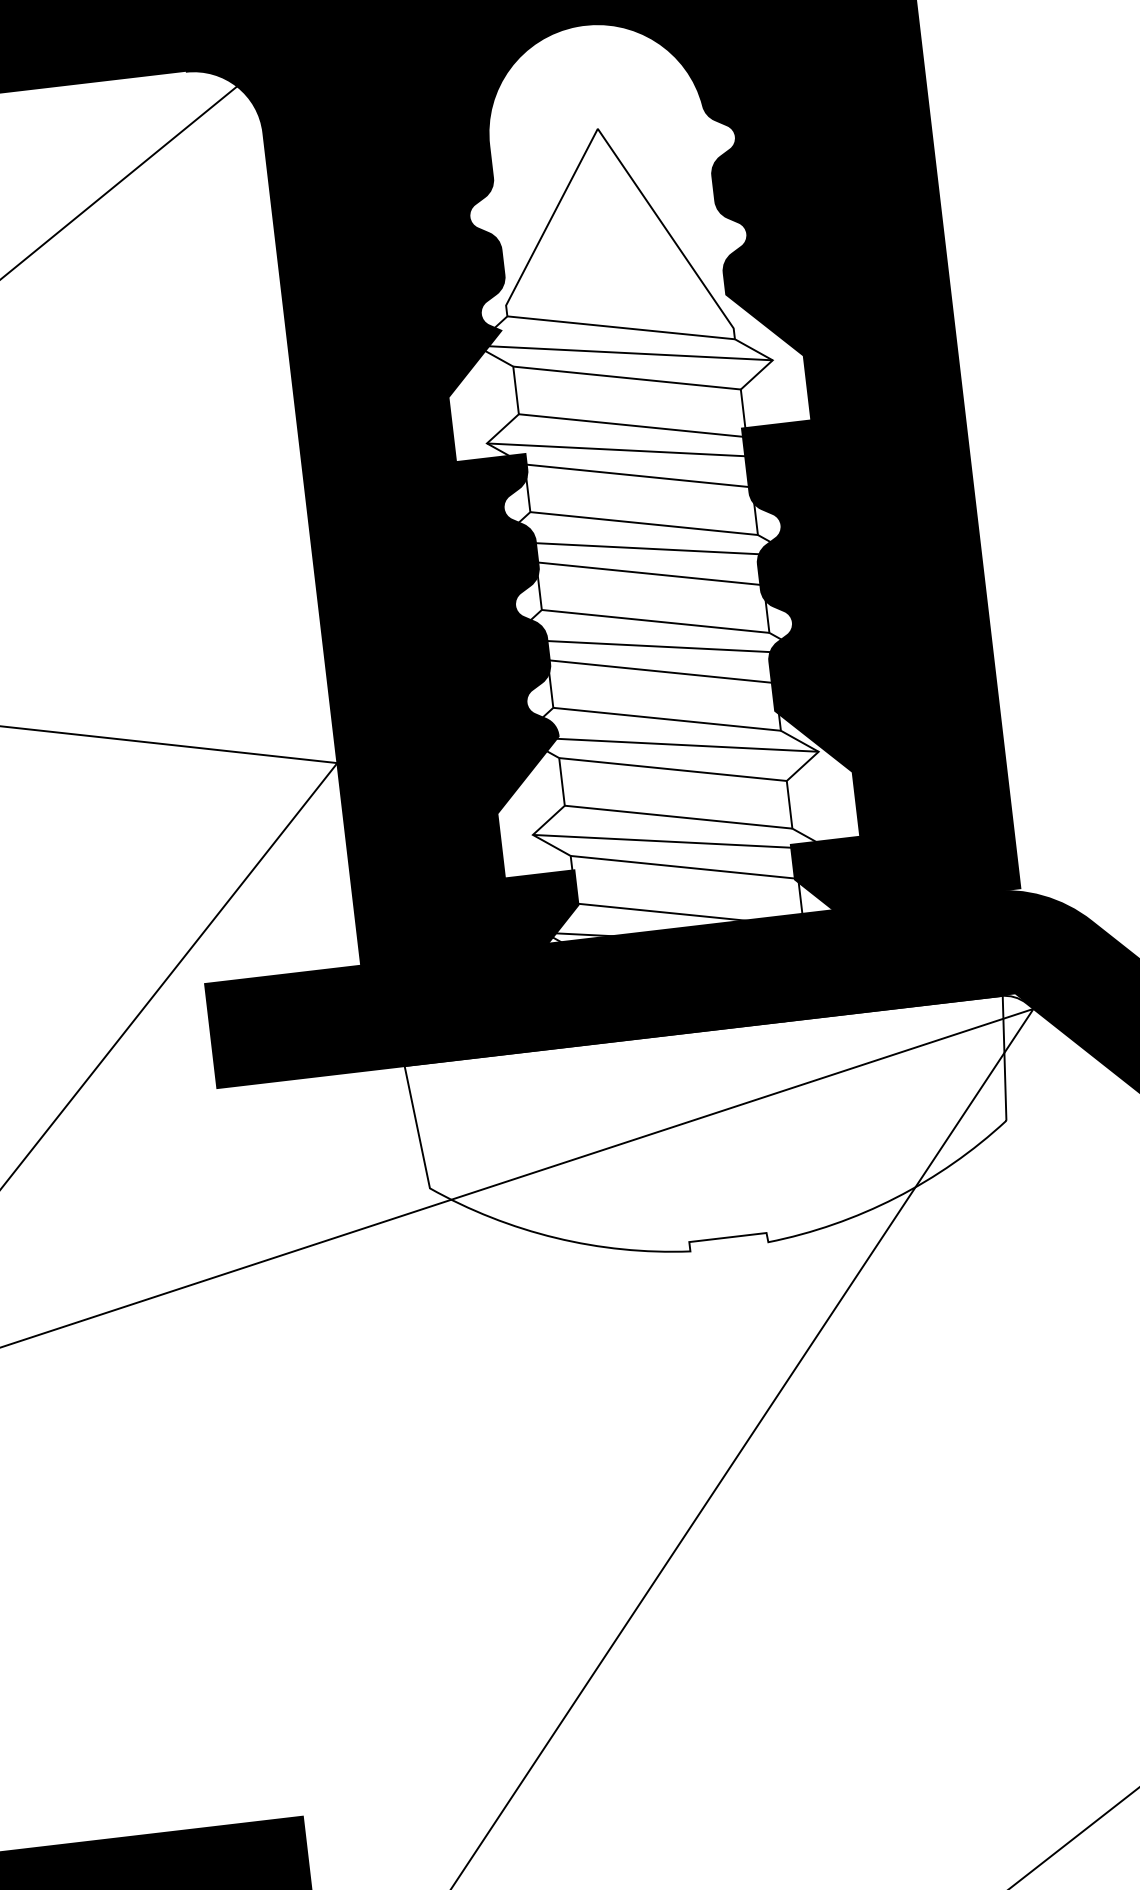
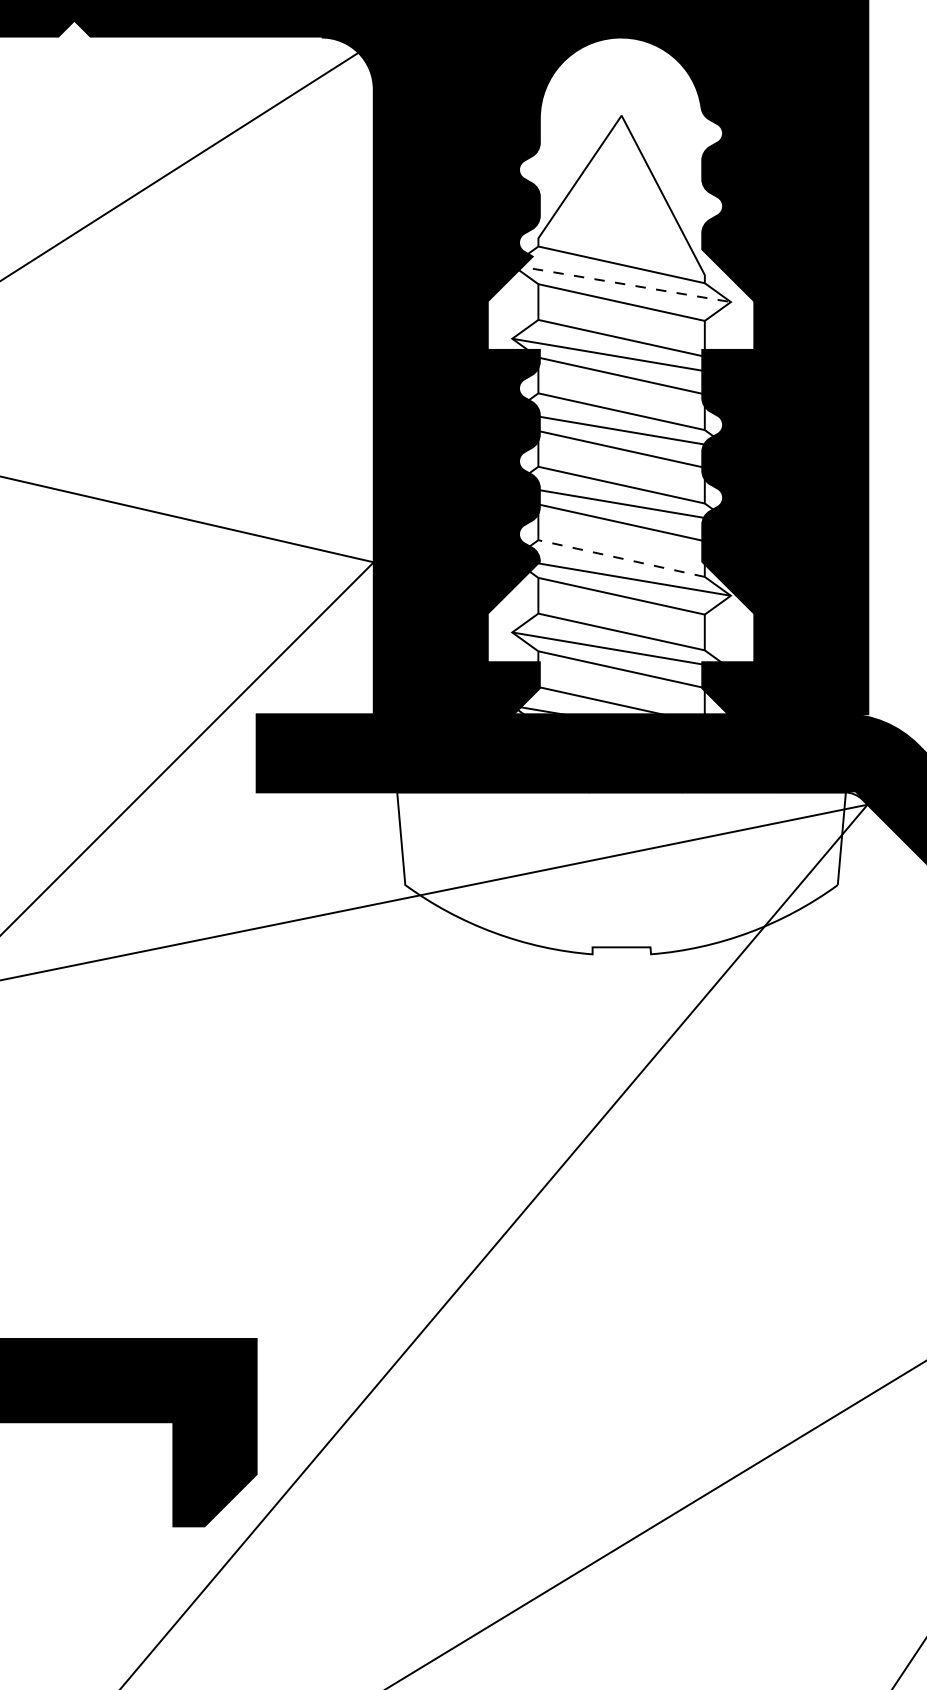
line: (623, 352) -> (621, 283), solid -> dashed
line: (666, 719) -> (621, 558), solid -> dashed

